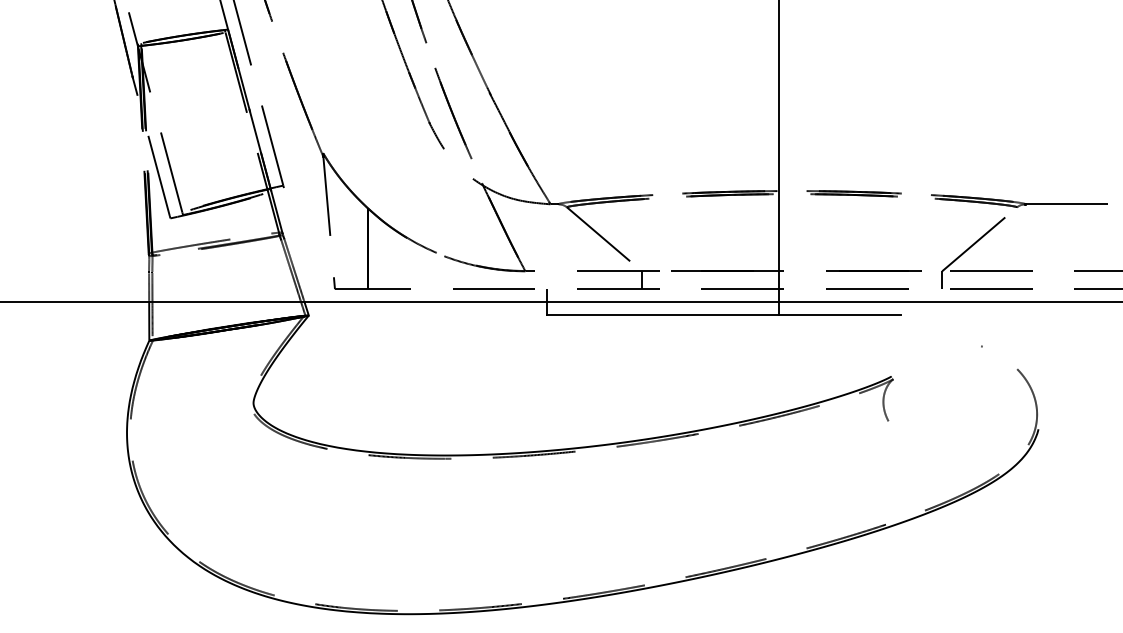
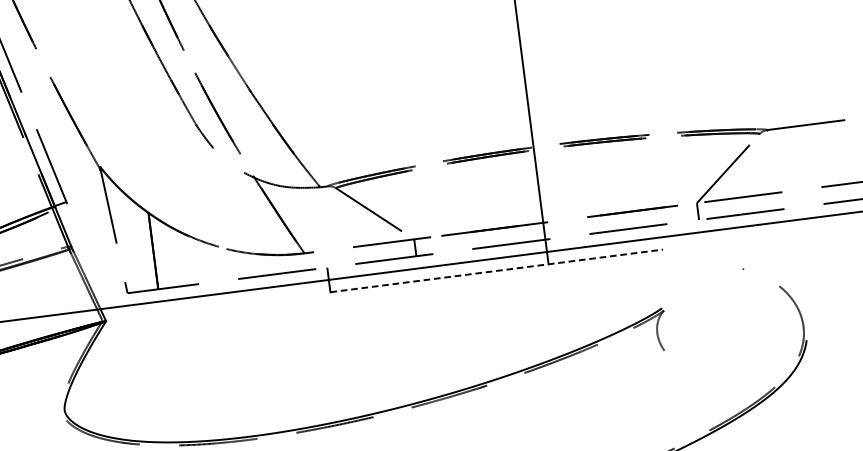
line: (723, 315) -> (496, 271), solid -> dashed

